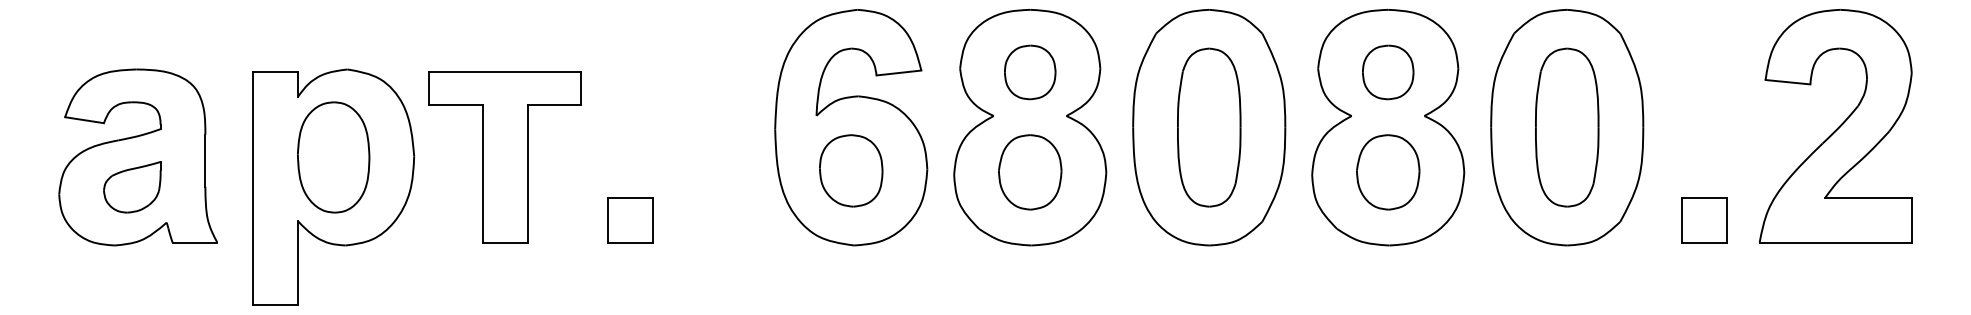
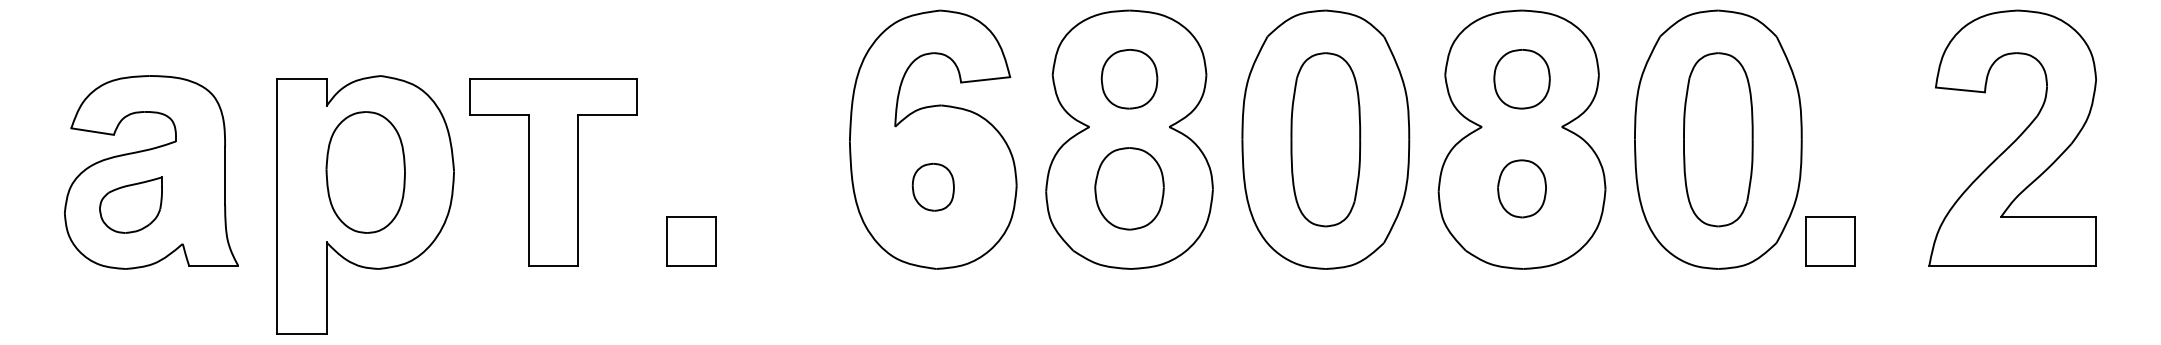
part: (851, 171) -> (933, 187), size x0.6
part: (1387, 172) -> (1521, 188), size x0.7
part: (131, 186) -> (130, 204), moved
part: (1704, 220) -> (1830, 241), moved

